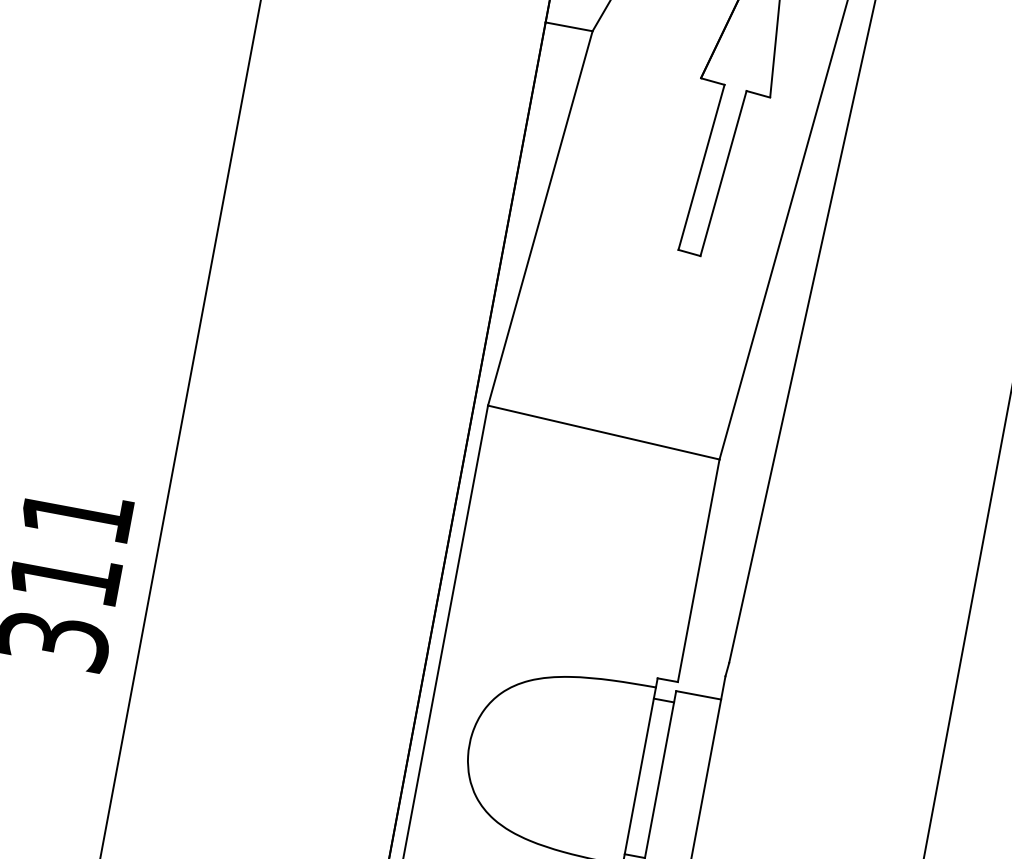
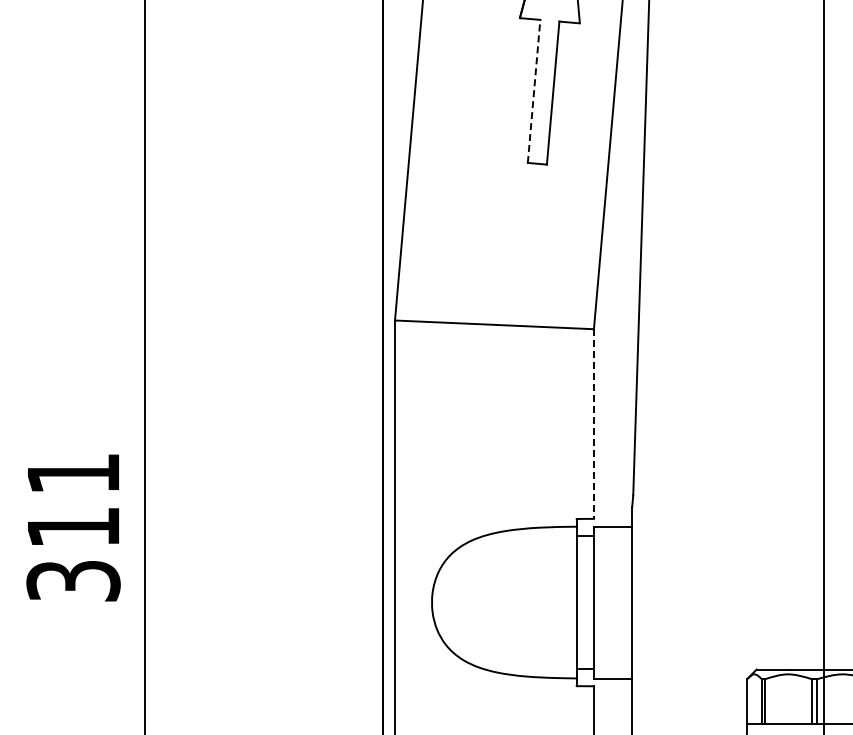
line: (702, 167) -> (534, 91), solid -> dashed
line: (698, 571) -> (593, 424), solid -> dashed

